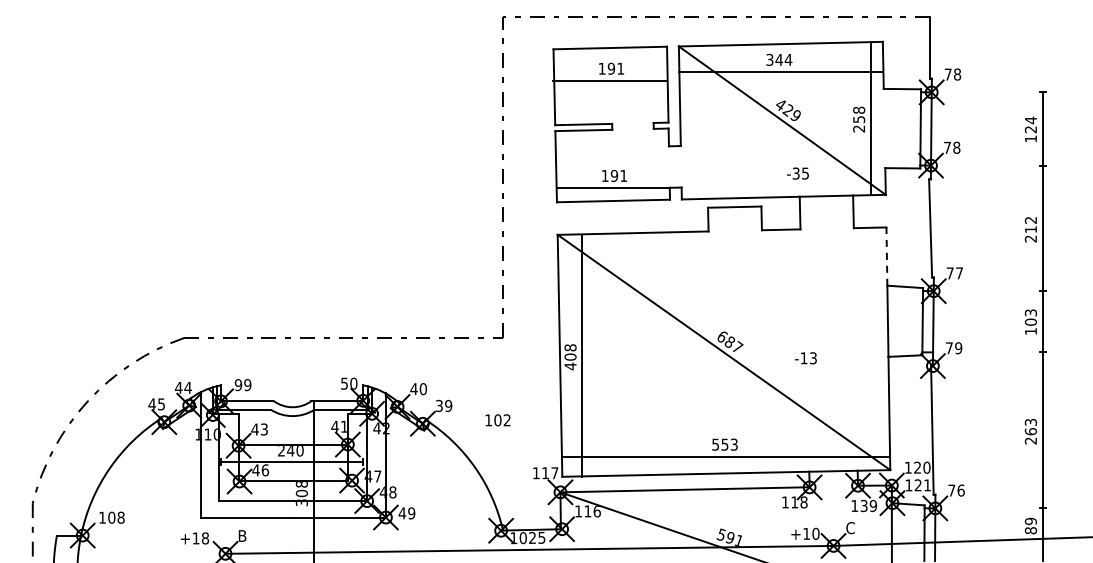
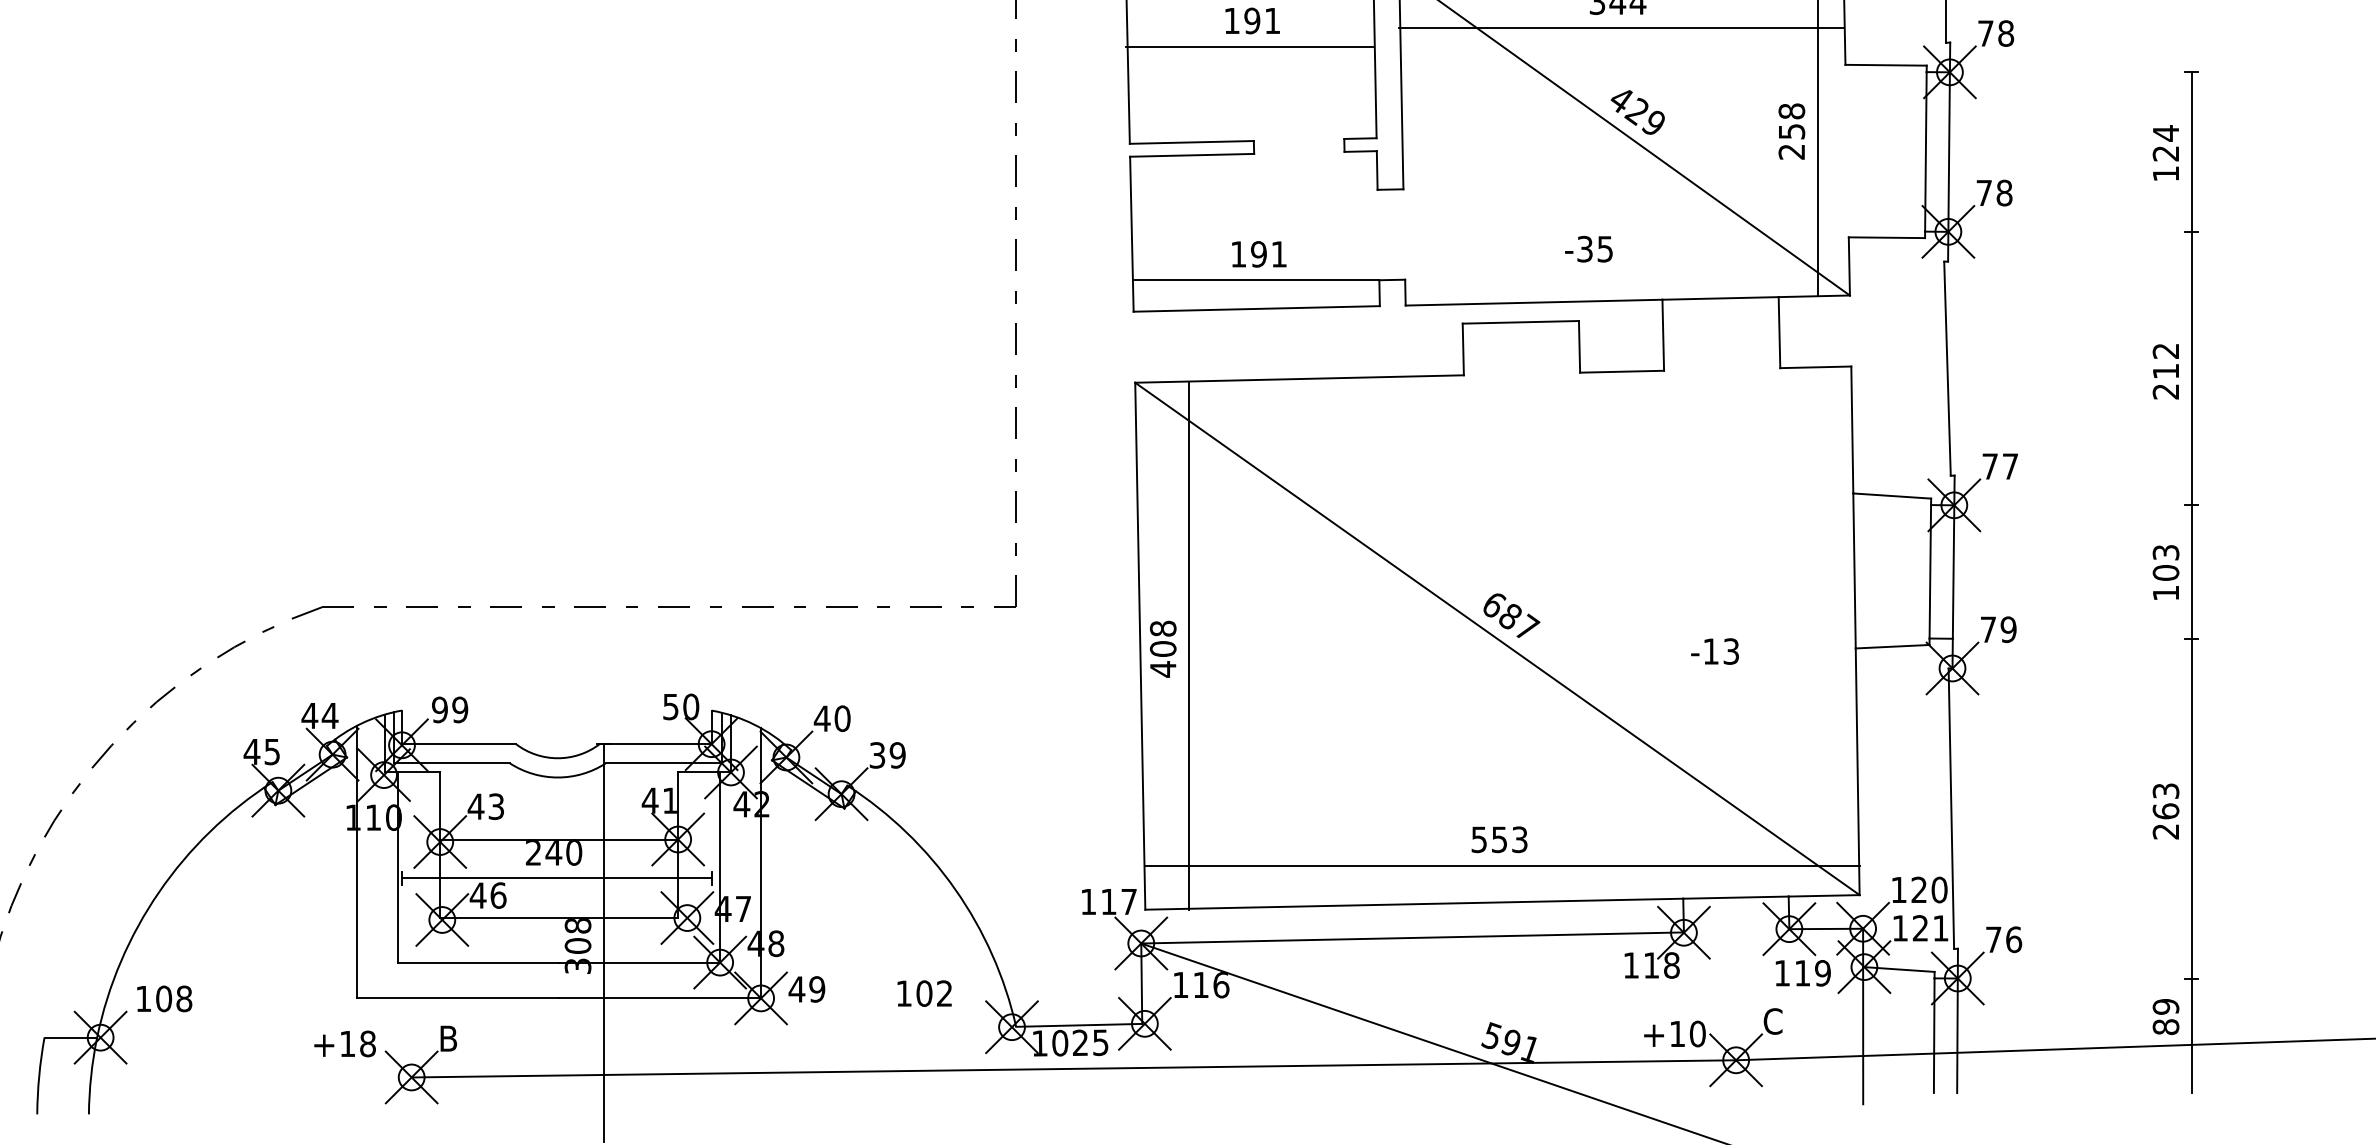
text: (797, 173) -> (1587, 249), moved
line: (886, 256) -> (1851, 429), dashed -> solid
text: (805, 358) -> (1714, 652), moved
text: (497, 420) -> (923, 993), moved
text: (863, 505) -> (1801, 972), 139 -> 119

